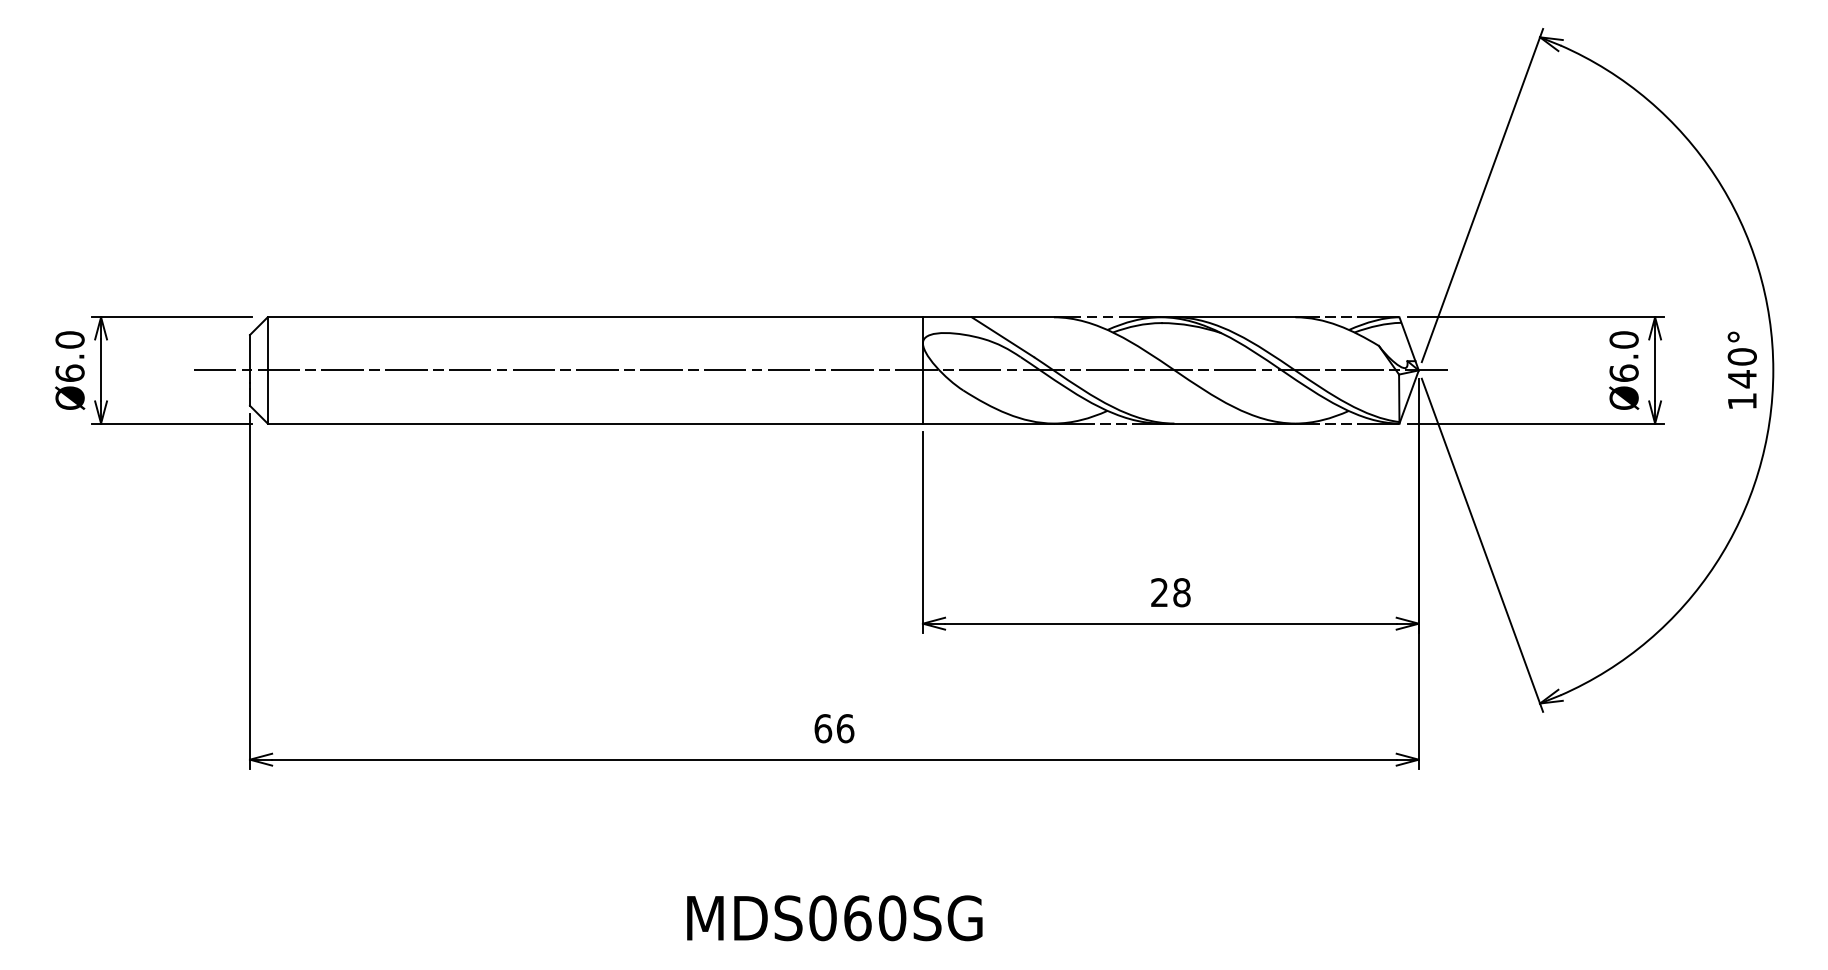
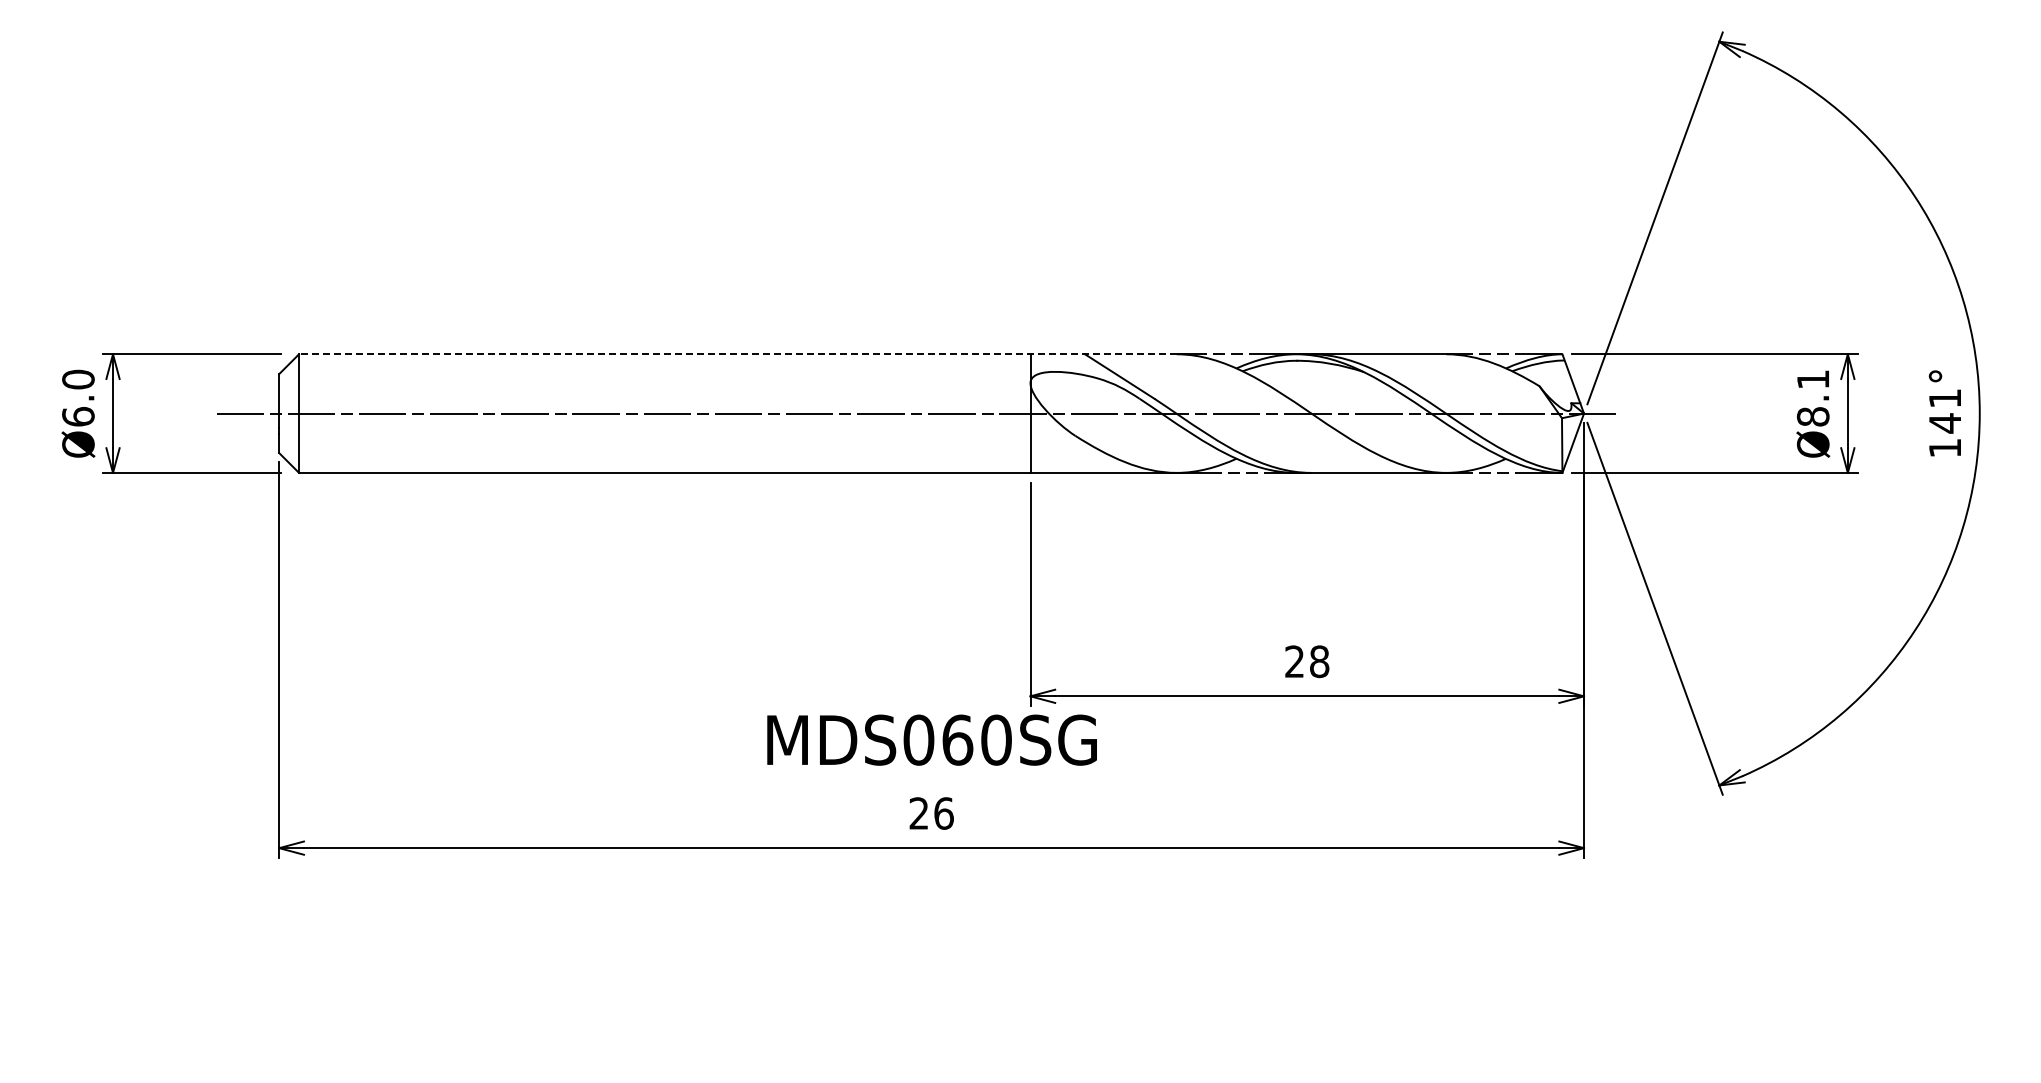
line: (660, 317) -> (737, 354), solid -> dashed
text: (1623, 356) -> (1812, 397), Ø6.0 -> Ø8.1
text: (1741, 356) -> (1944, 398), 140° -> 141°
text: (823, 728) -> (919, 813), 66 -> 26
text: (834, 917) -> (931, 739), moved

